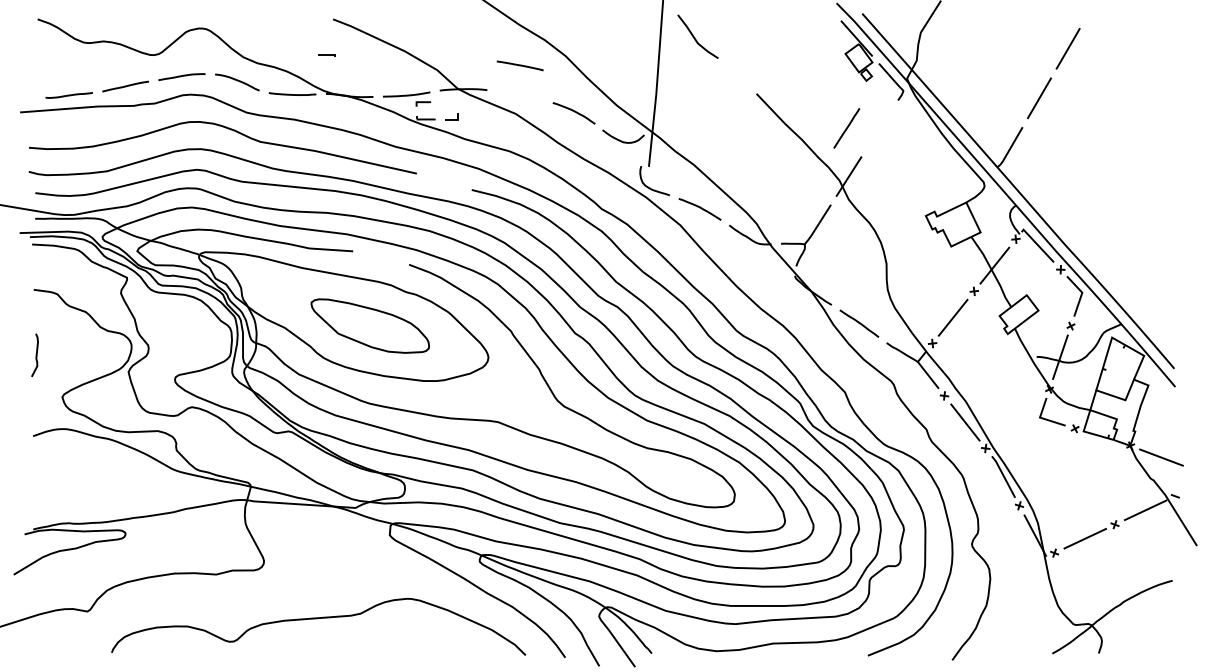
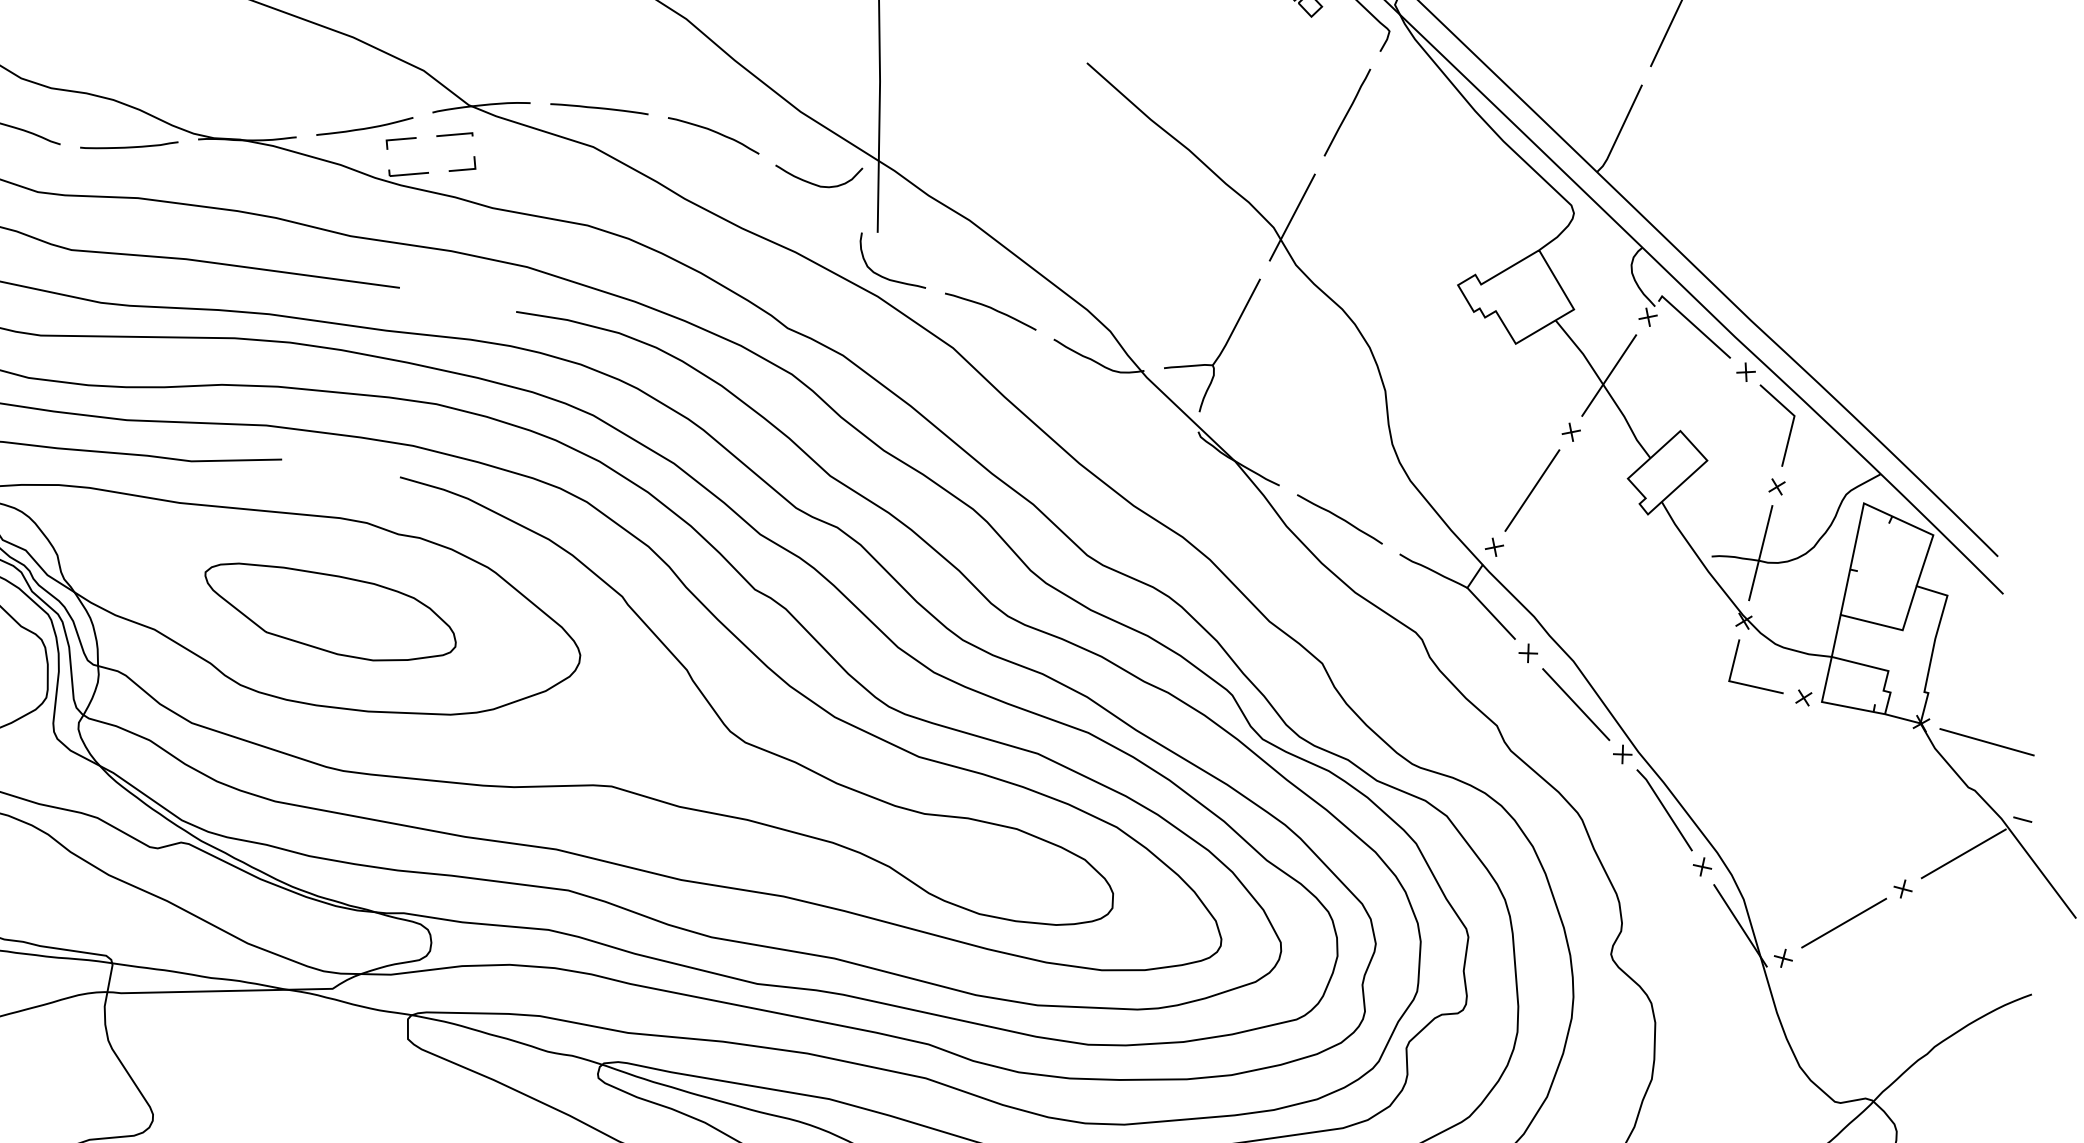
line: (326, 55) -> (454, 135), moved
line: (519, 65) -> (597, 108), moved
line: (846, 128) -> (1346, 112), moved

